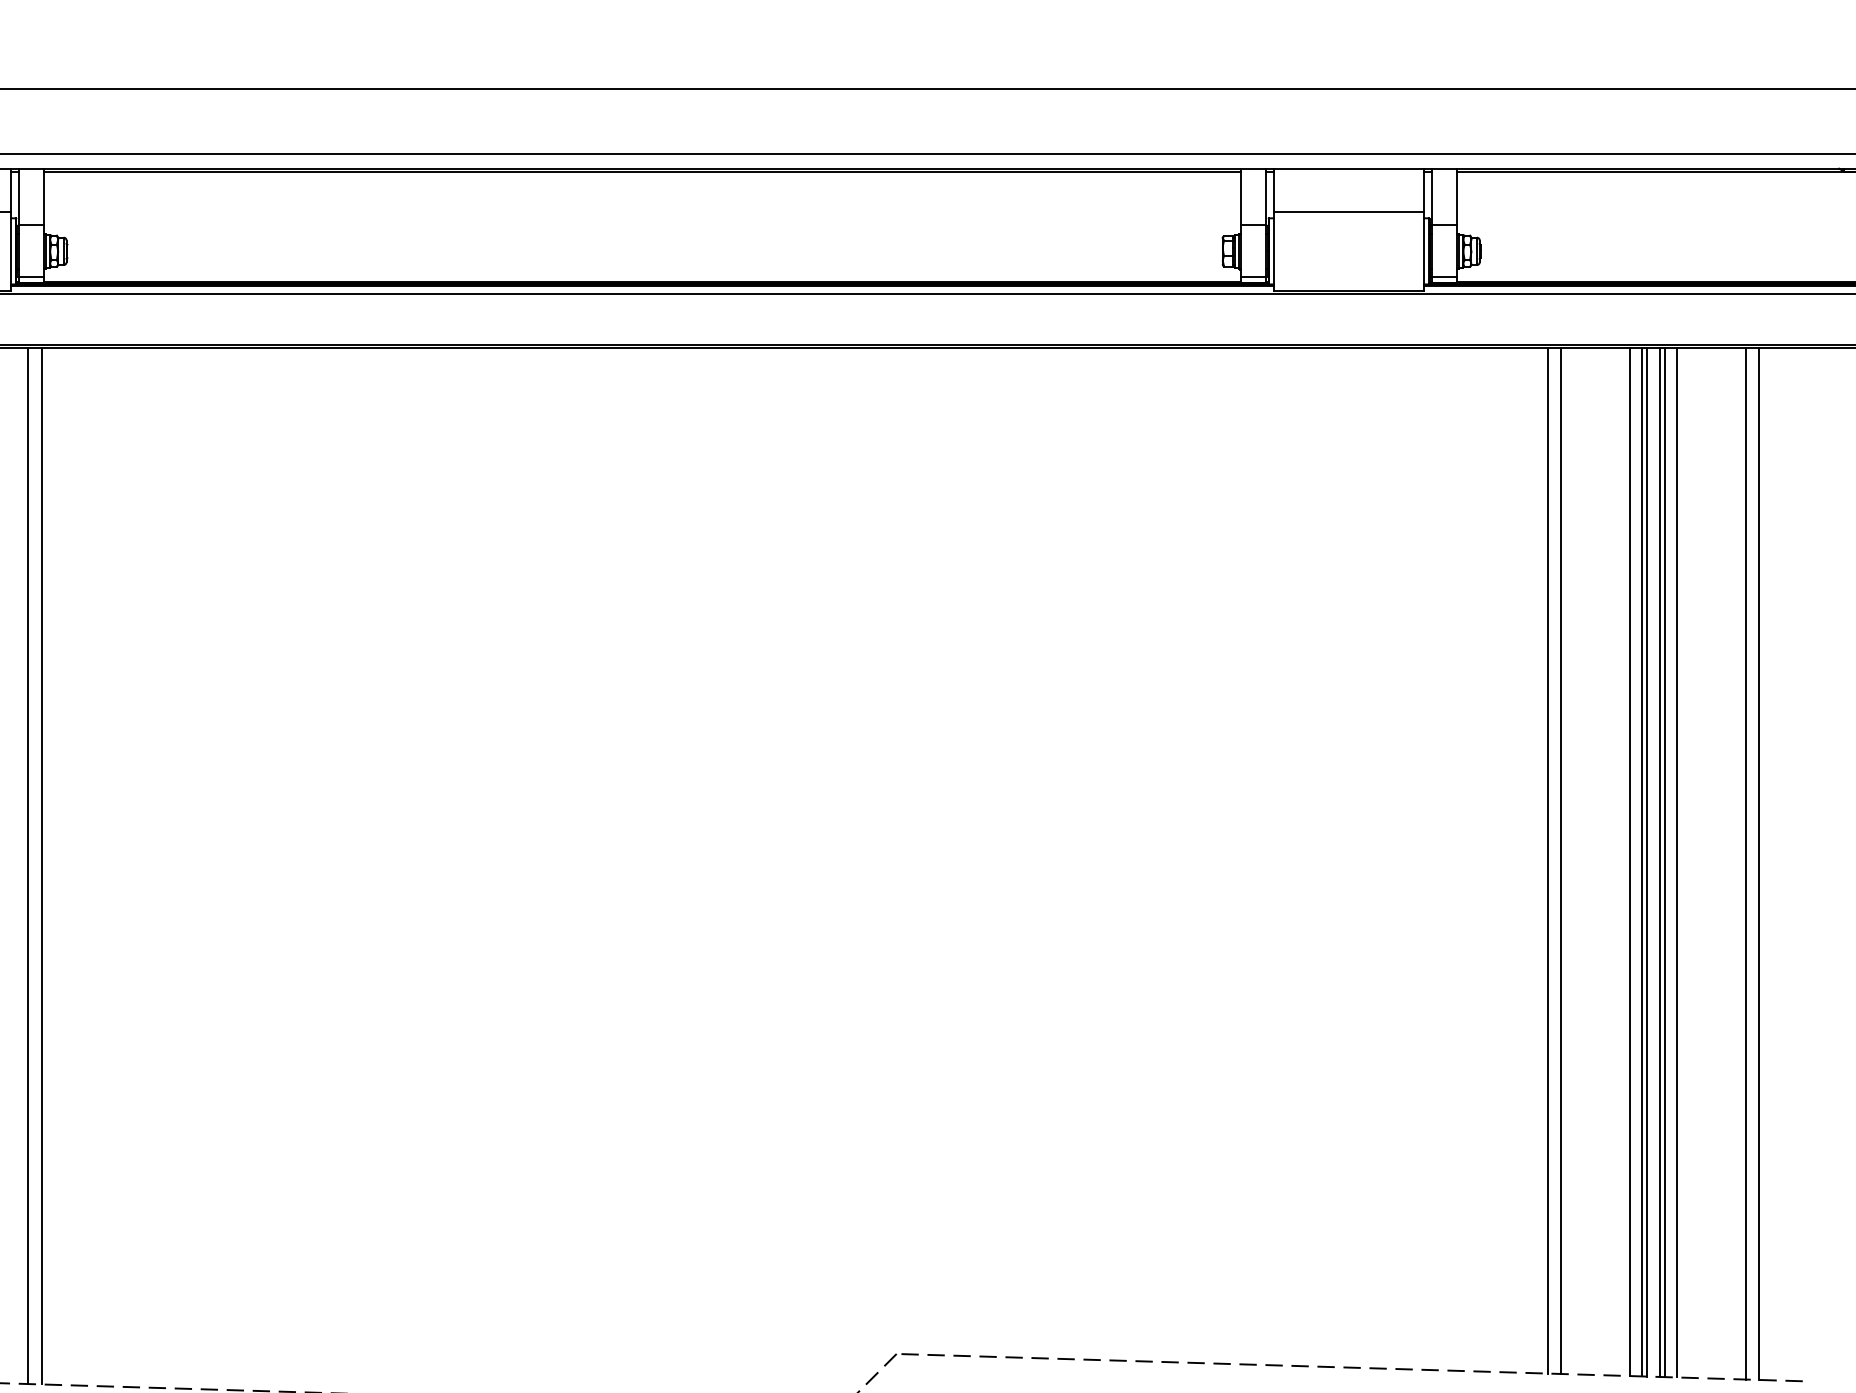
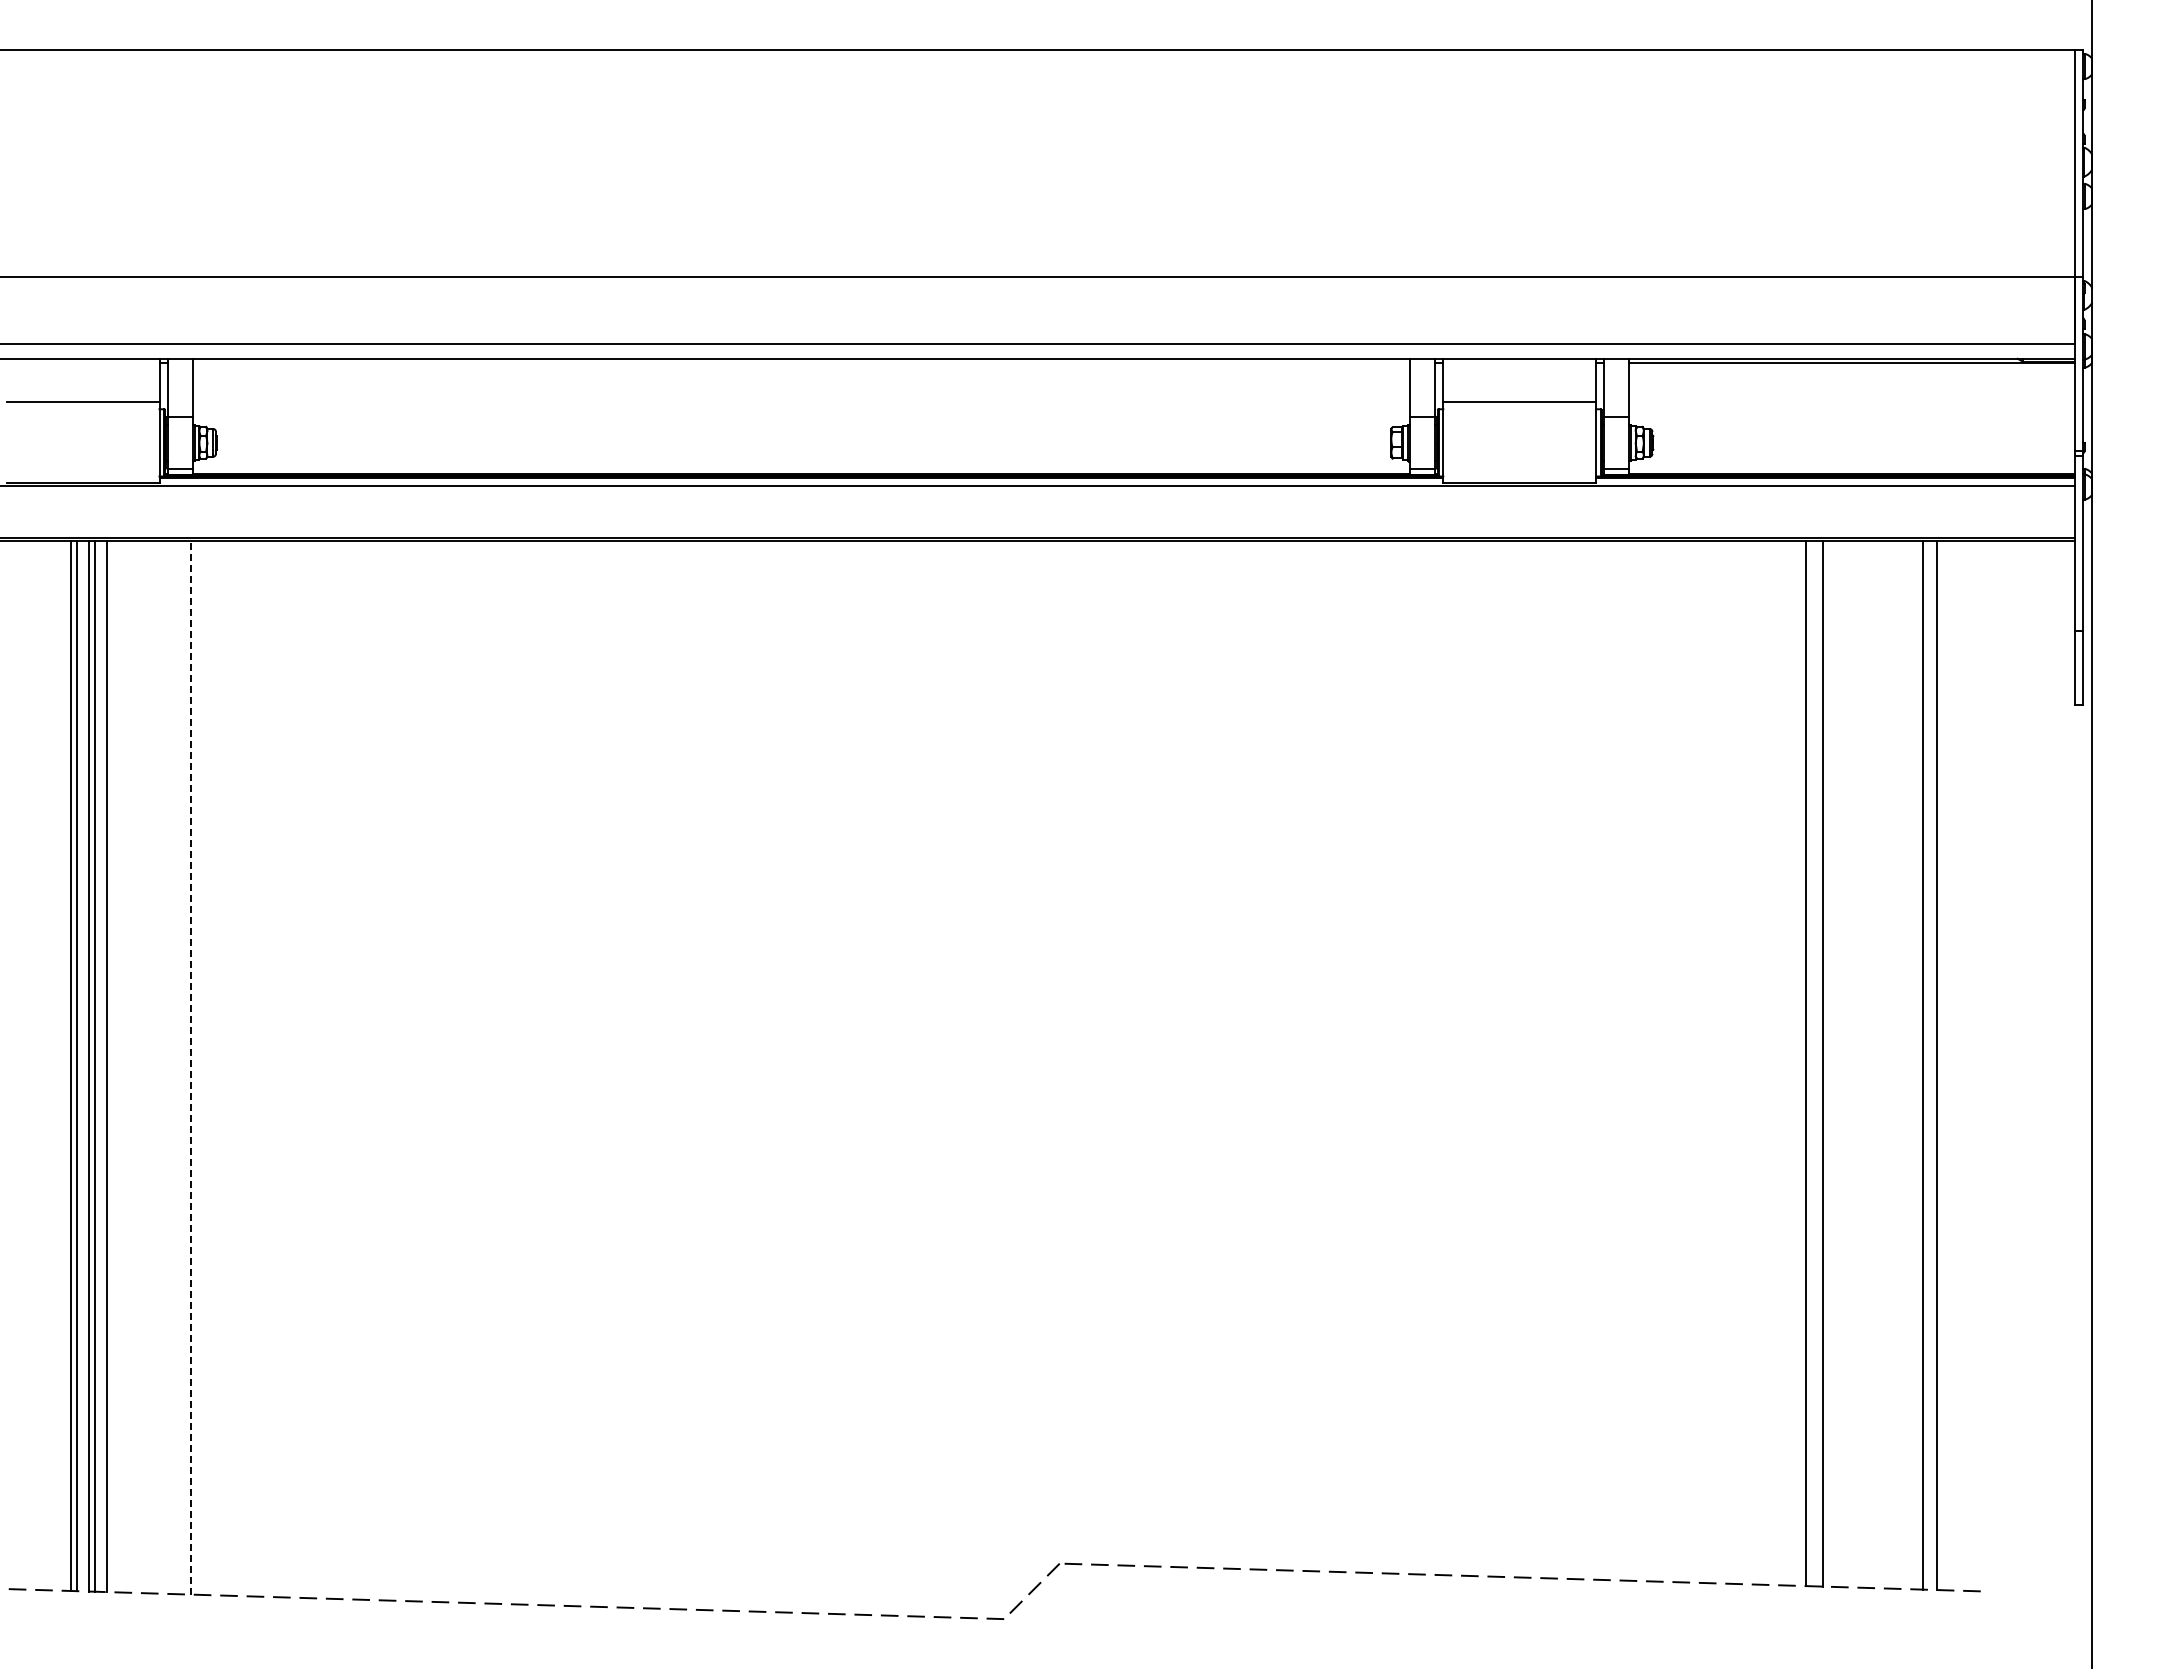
line: (642, 172) -> (801, 362), removed
line: (1547, 860) -> (1721, 1062), removed
line: (1561, 860) -> (1735, 1062), removed
line: (1642, 861) -> (1817, 1063), removed
line: (1659, 861) -> (1835, 1063), removed
line: (1664, 862) -> (1840, 1064), removed
line: (1676, 862) -> (1852, 1064), removed
line: (27, 865) -> (176, 1067), removed
line: (41, 865) -> (190, 1067), solid -> dashed

